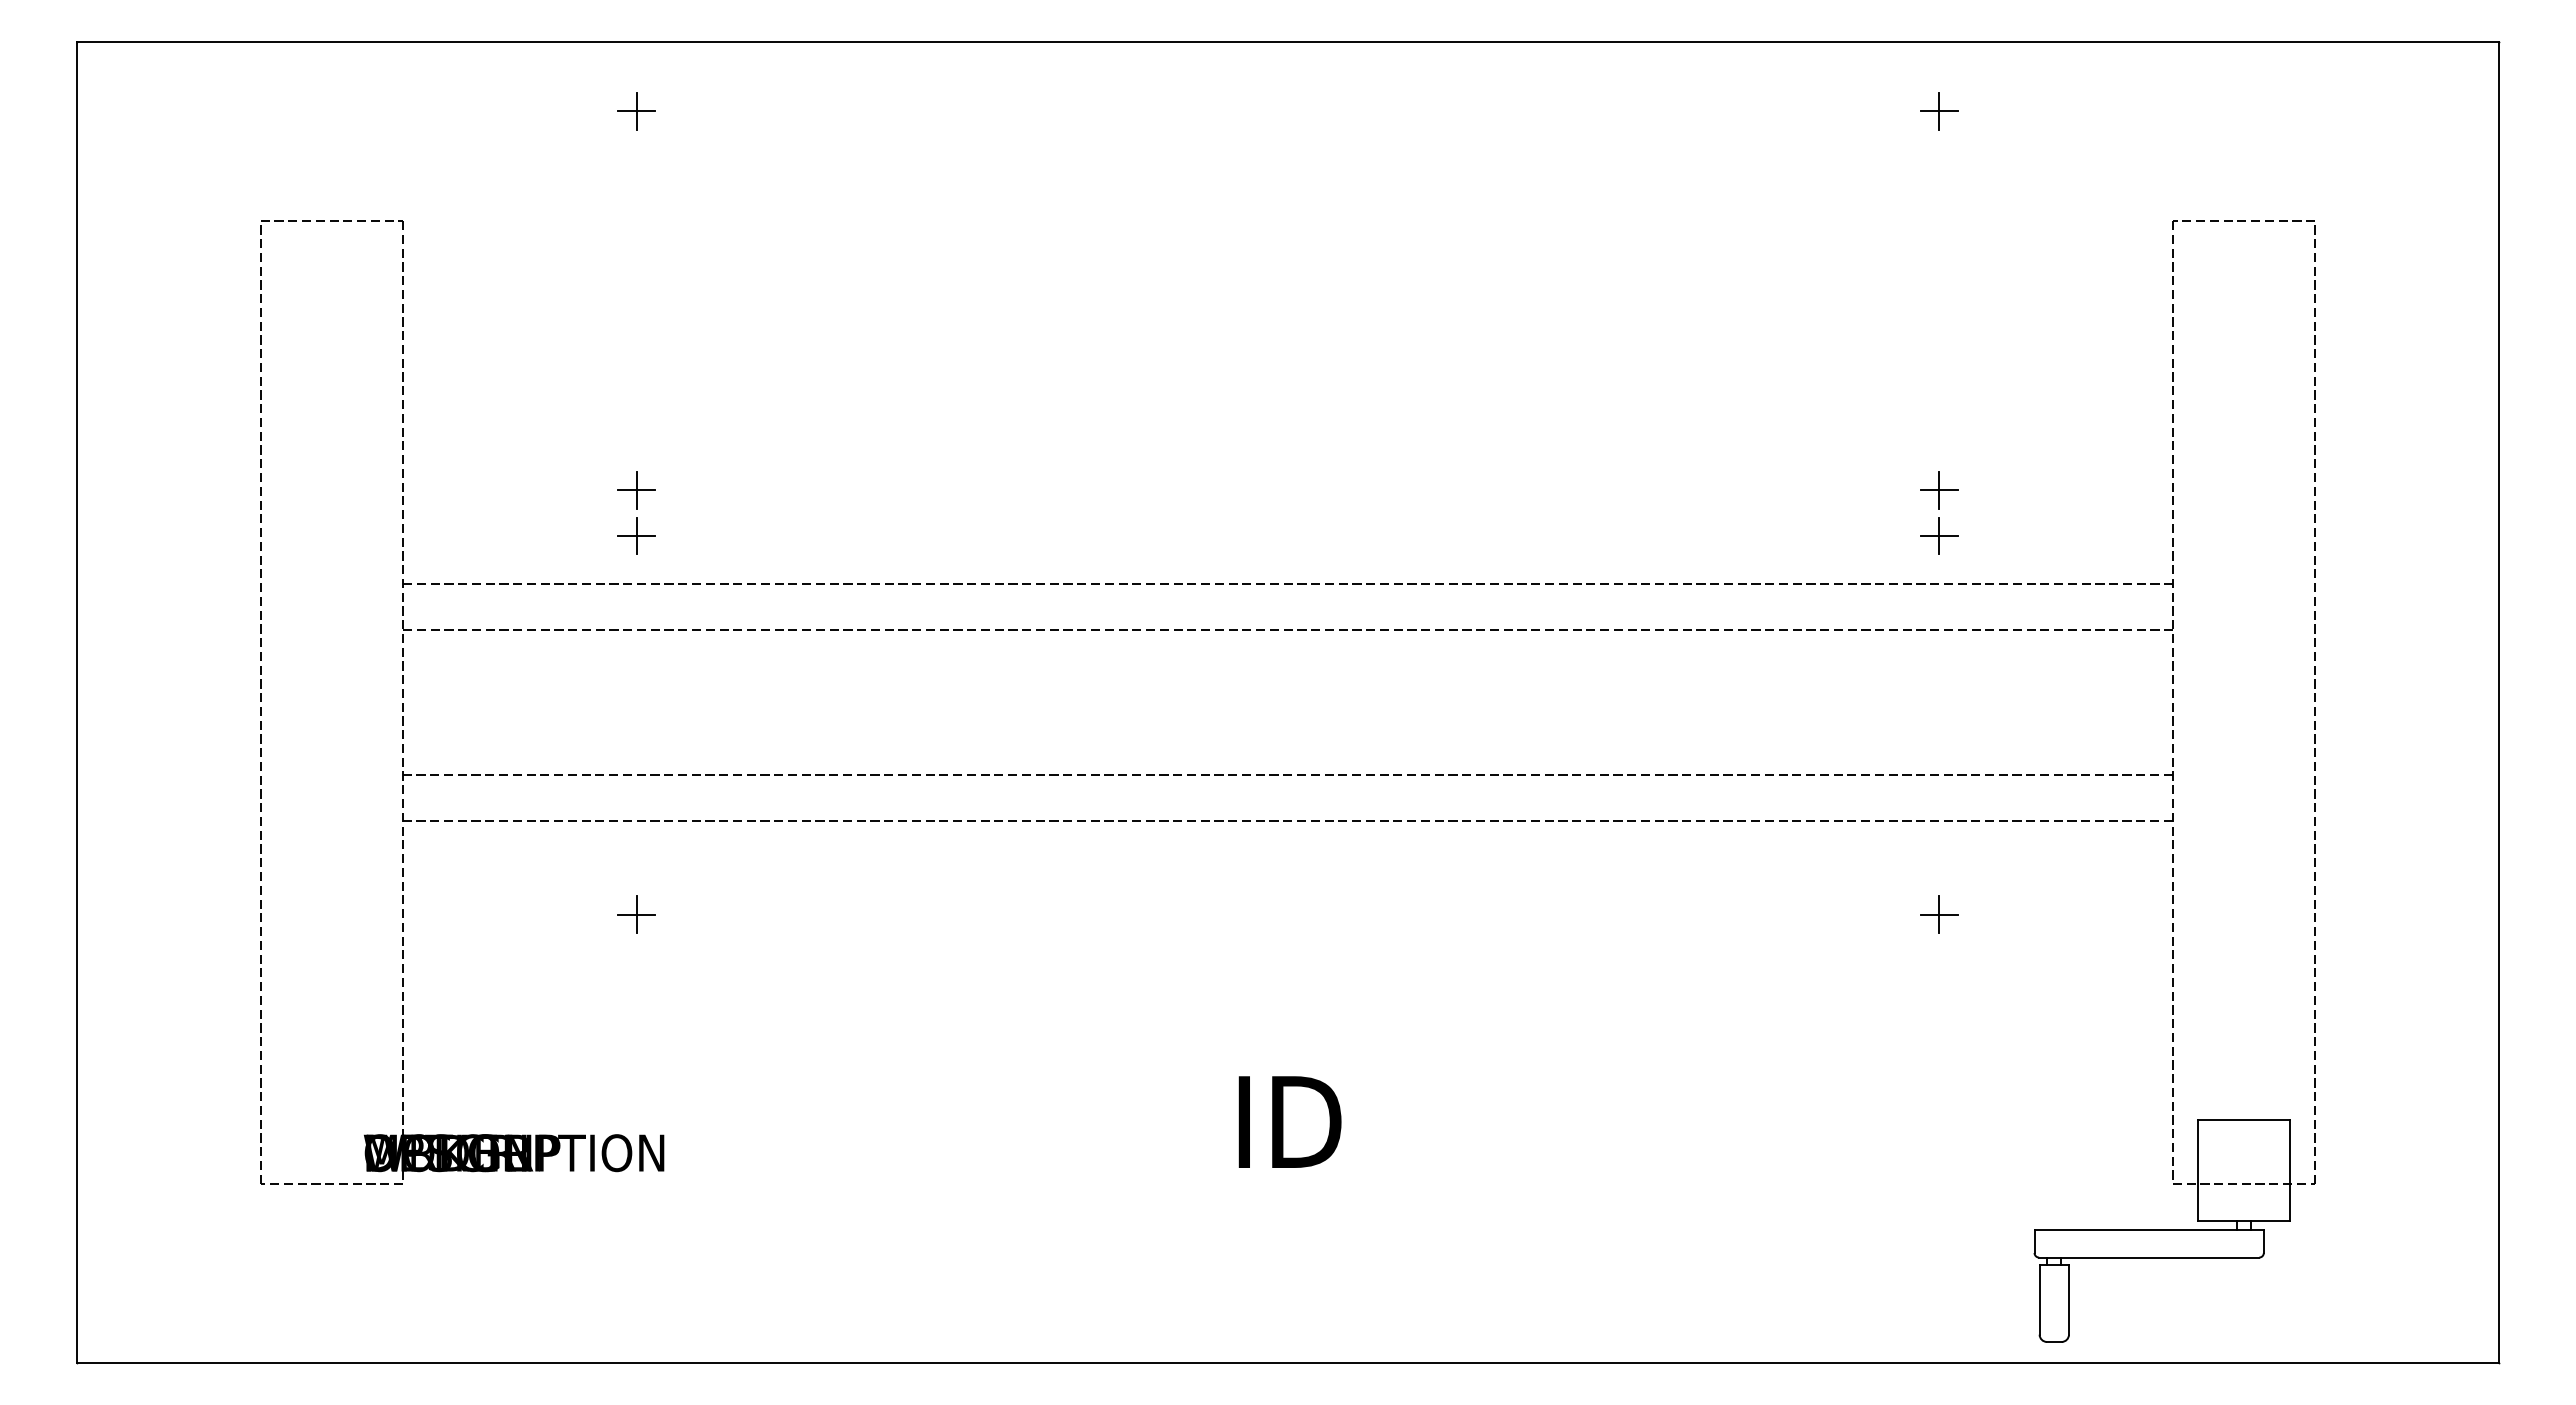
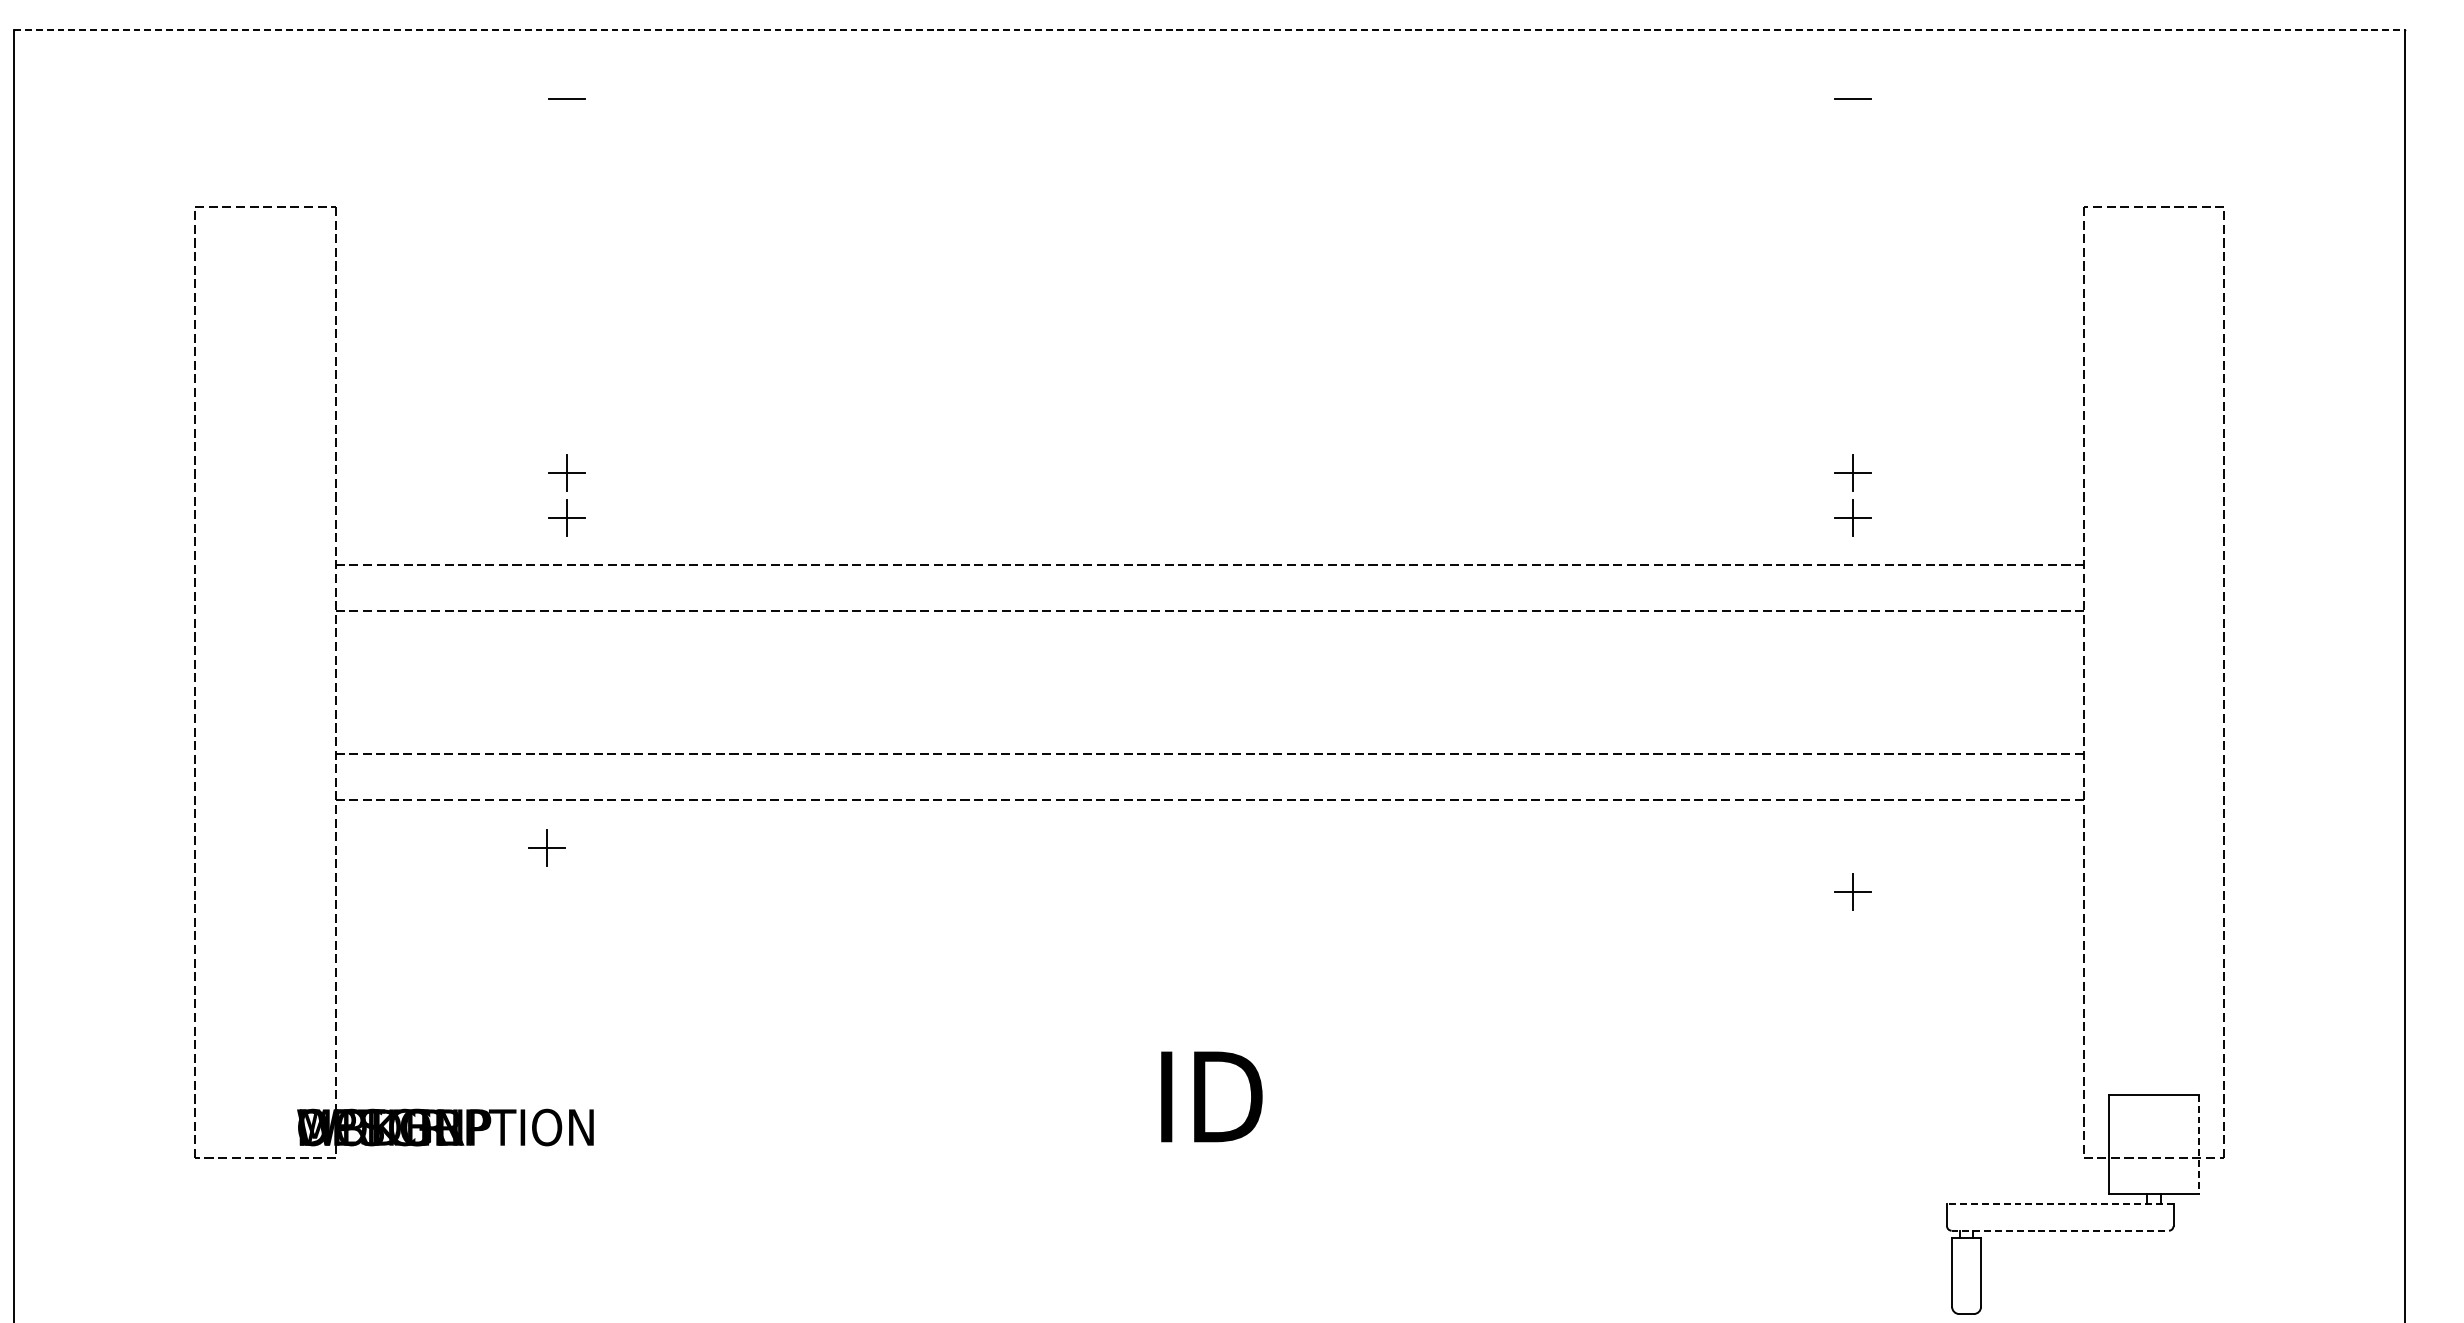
line: (1288, 42) -> (1210, 30), solid -> dashed
line: (636, 111) -> (566, 98), removed
line: (1939, 111) -> (1853, 98), removed
part: (636, 914) -> (546, 847), moved
line: (2289, 1170) -> (2198, 1144), solid -> dashed
line: (2149, 1230) -> (2060, 1203), solid -> dashed
line: (2149, 1257) -> (2060, 1230), solid -> dashed

